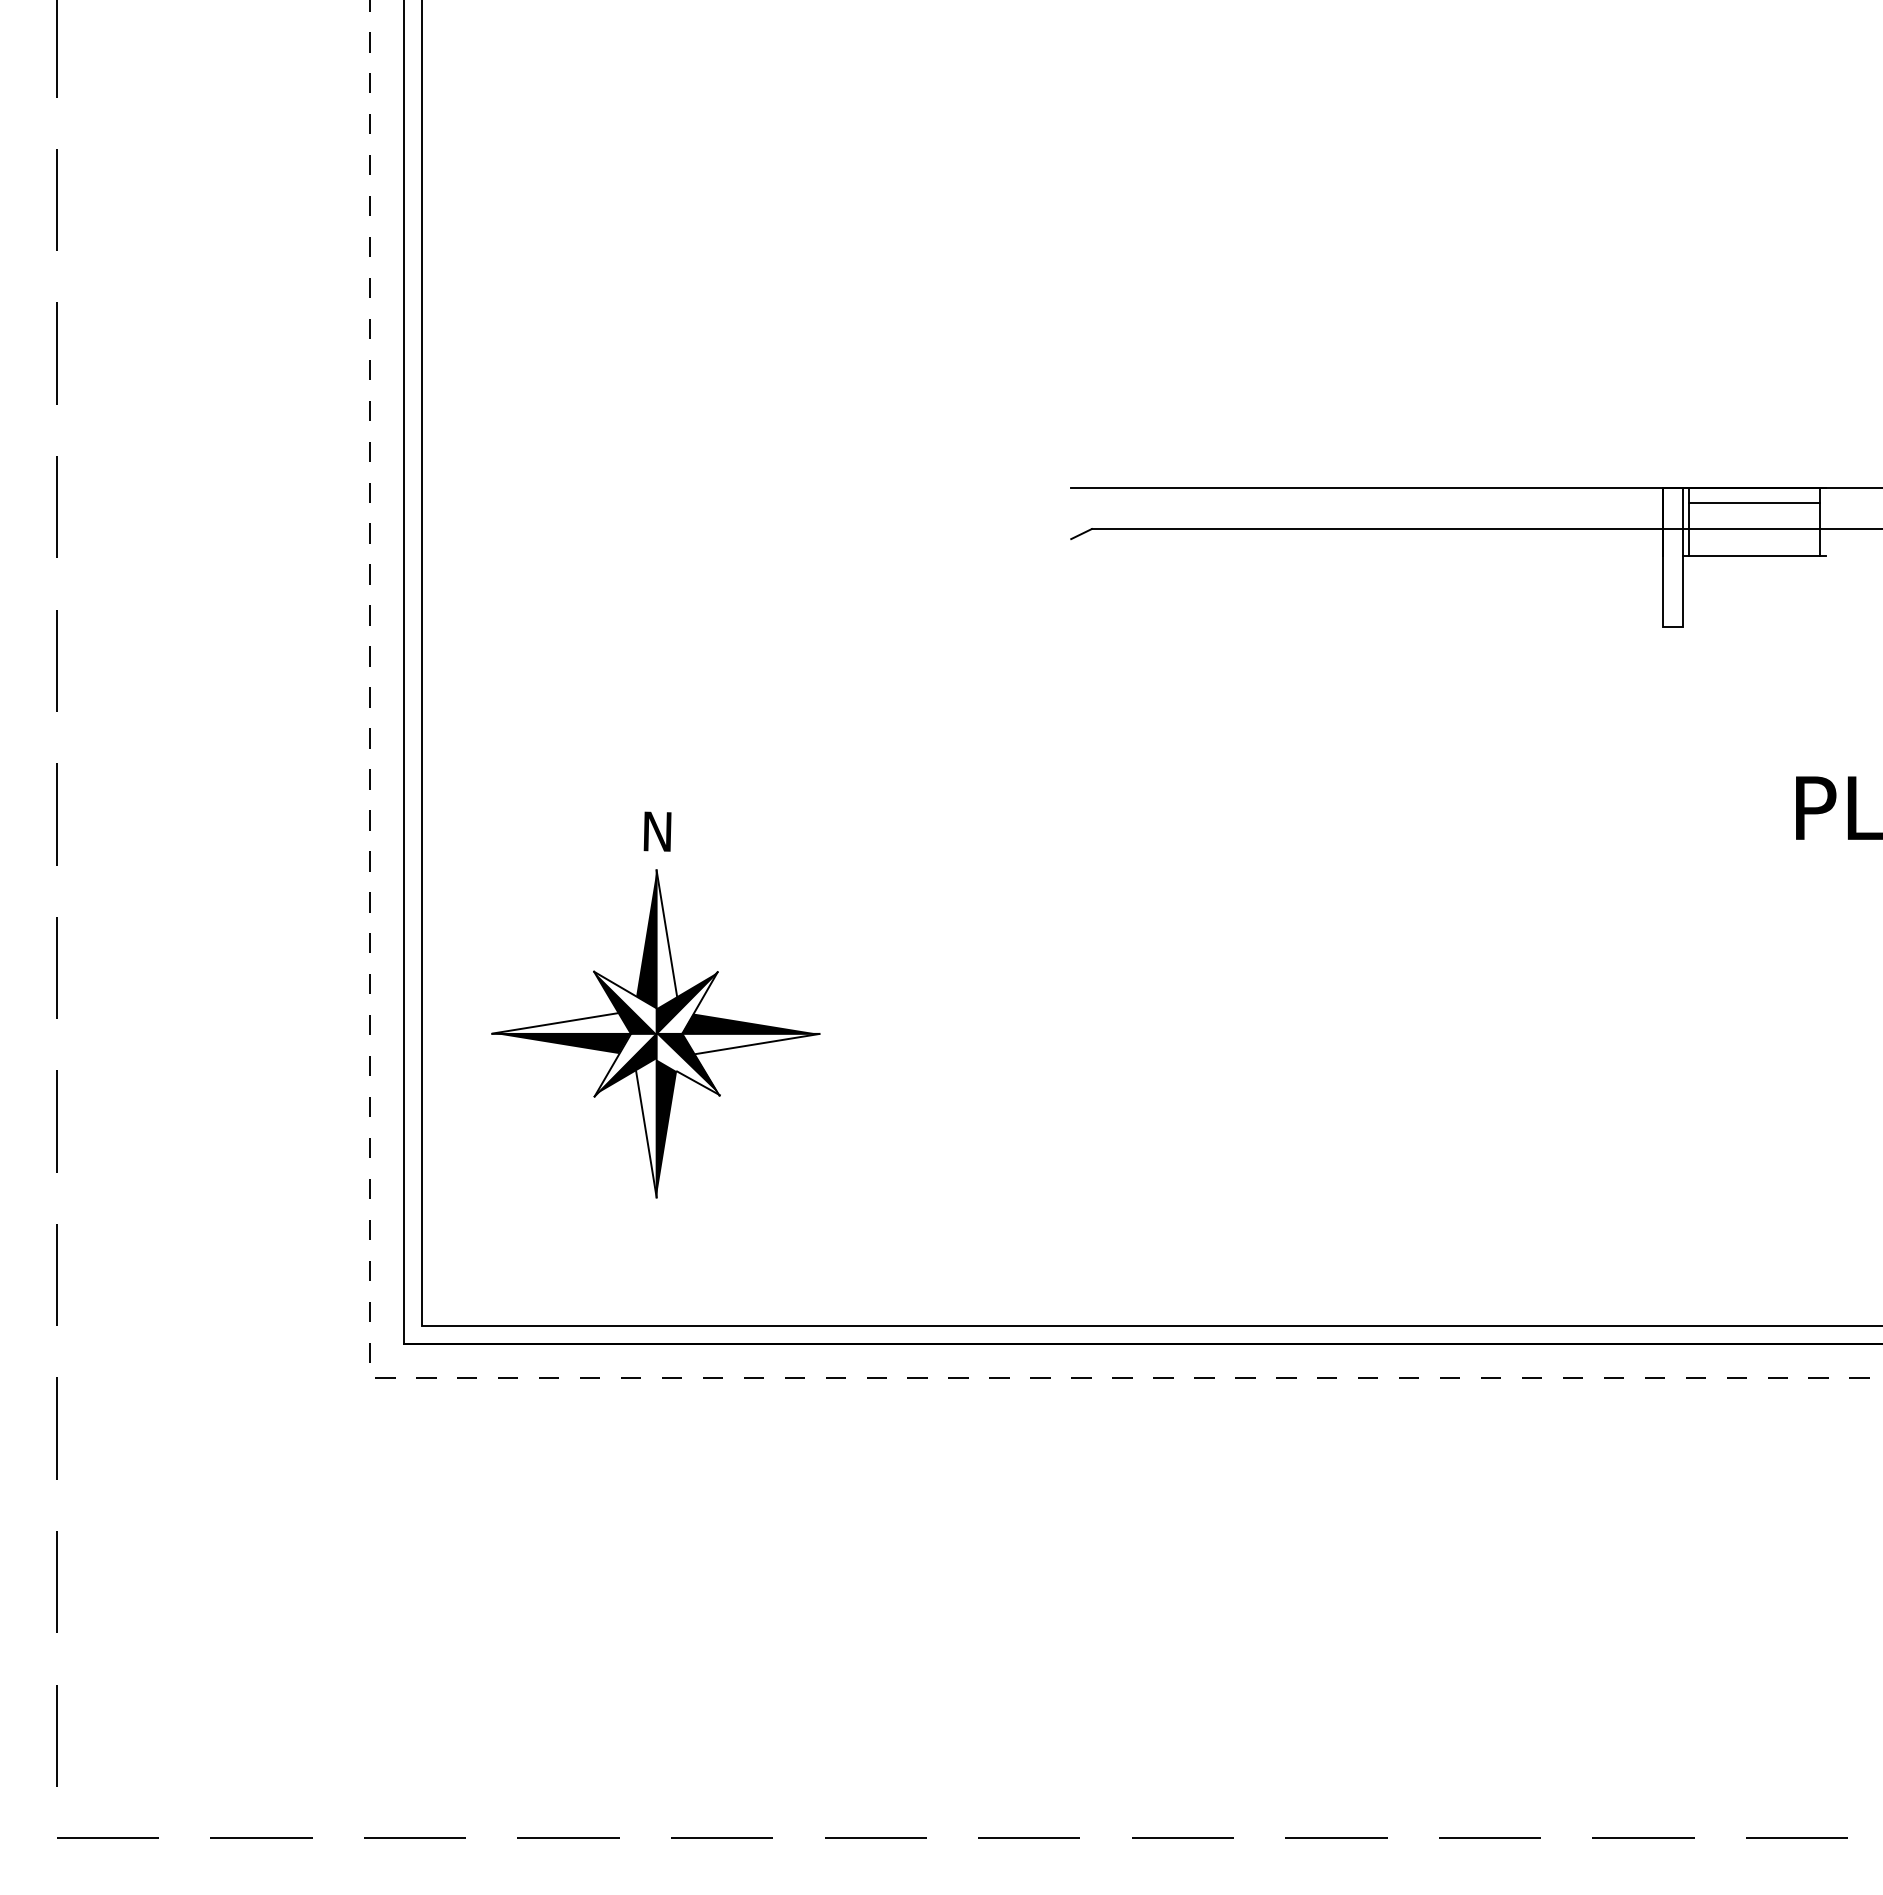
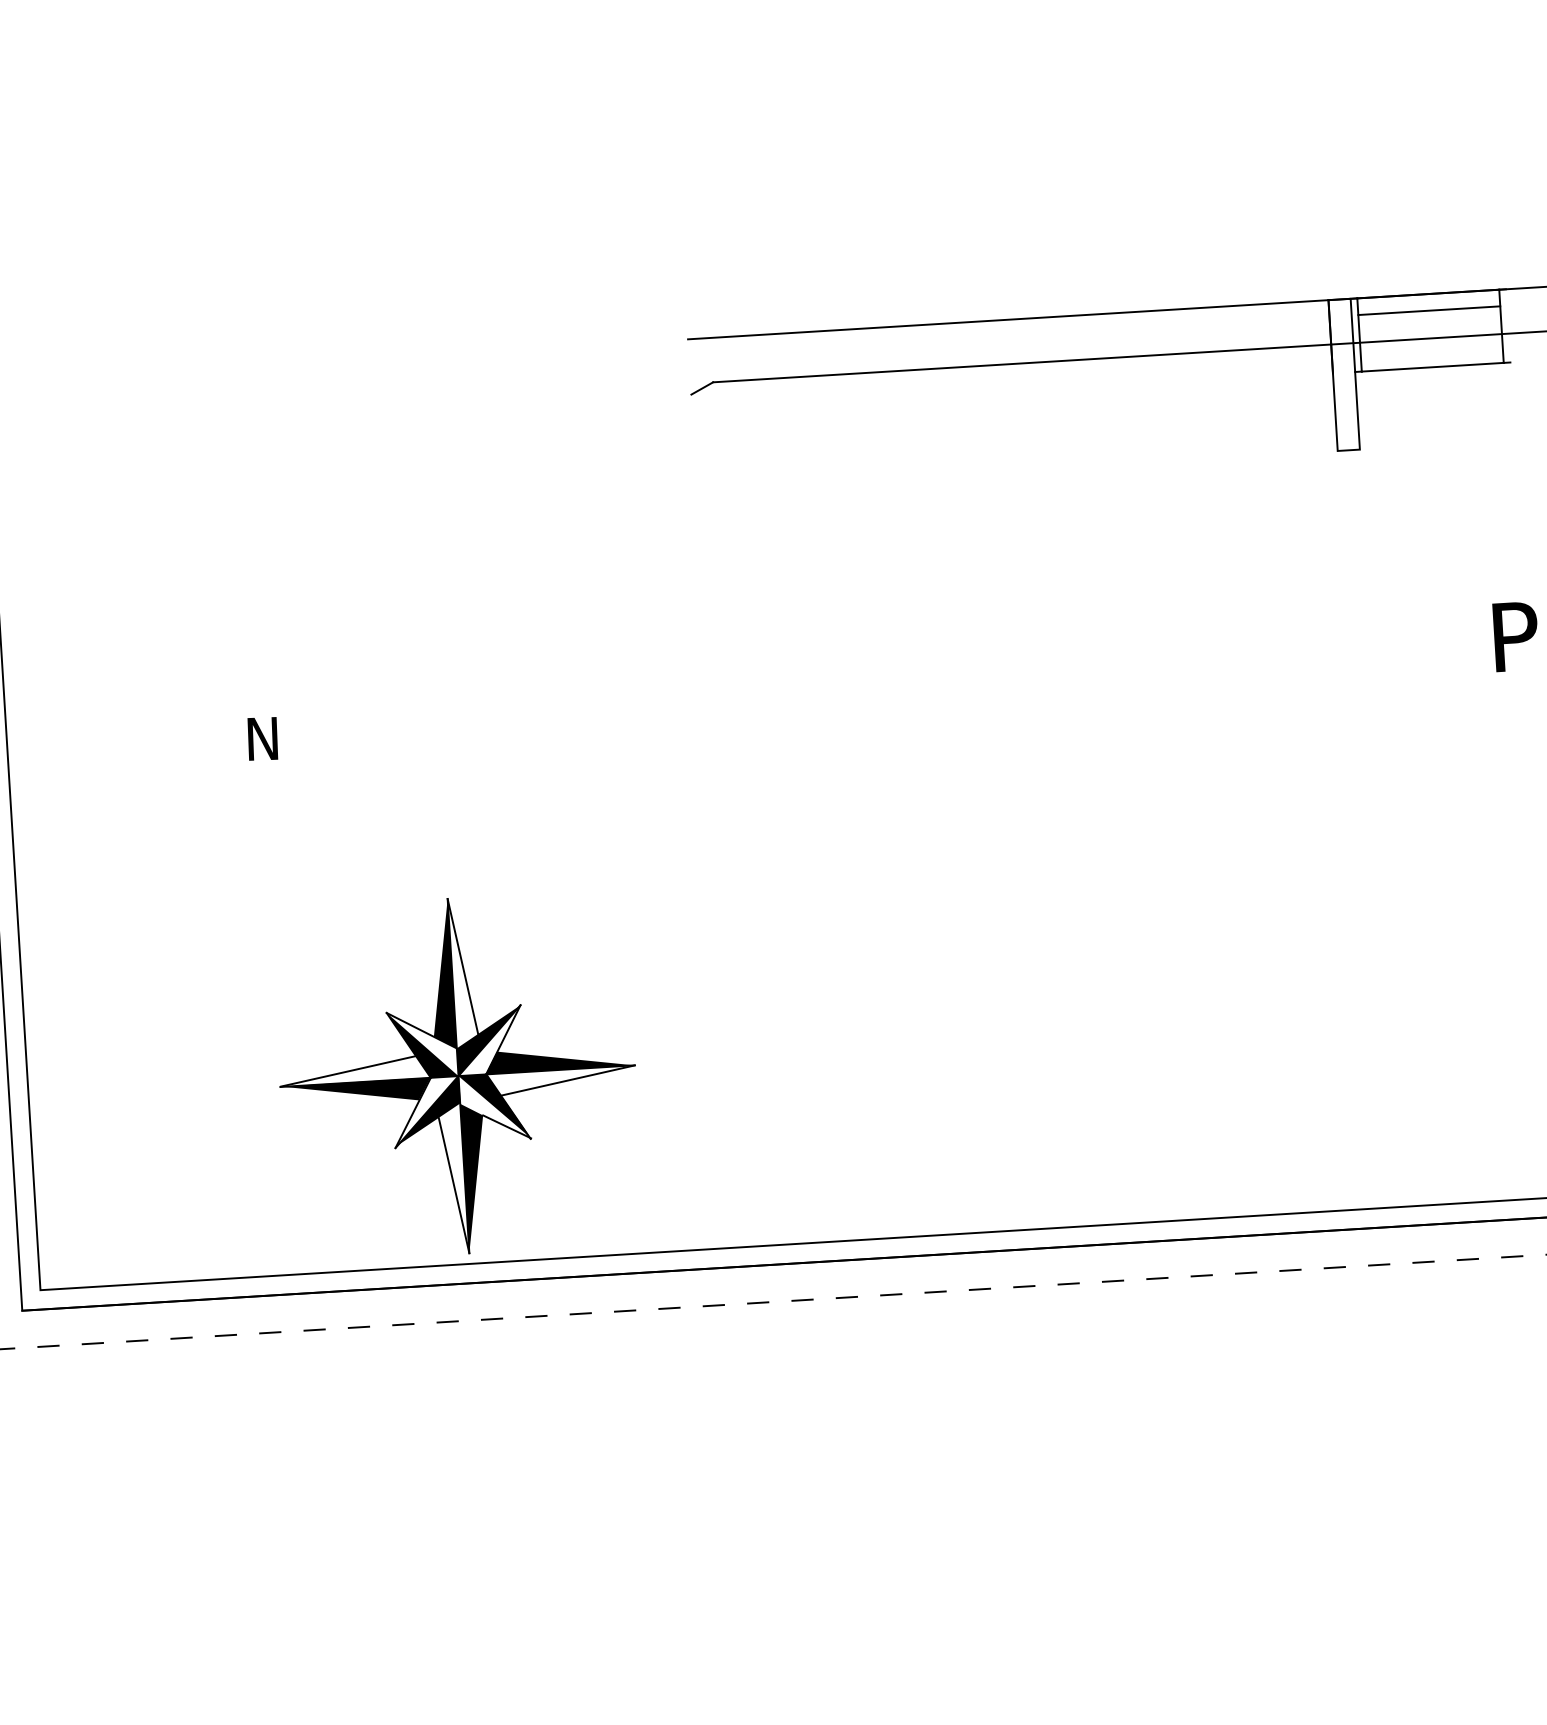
part: (655, 1033) -> (457, 1075), moved

